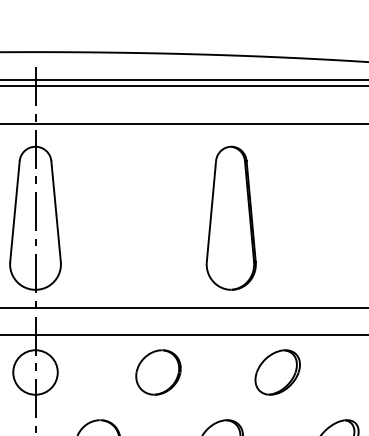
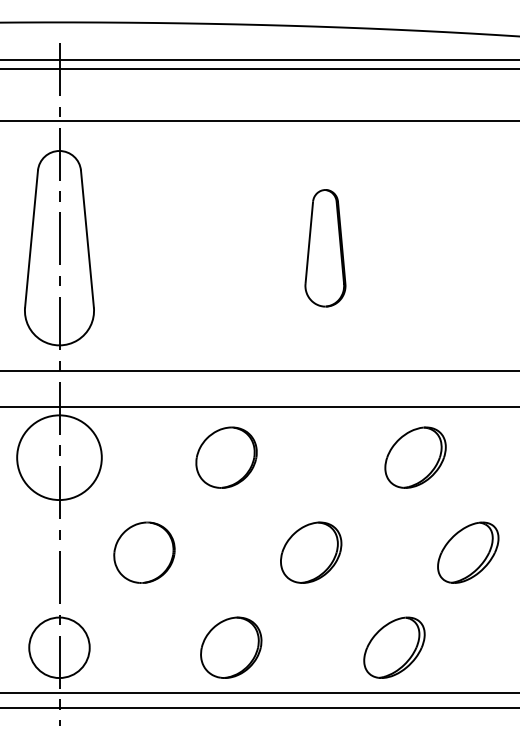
part: (231, 218) -> (325, 248), size x0.6
circle: (35, 372) -> (59, 457), size x1.4
part: (277, 372) -> (415, 457), moved

